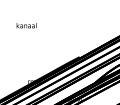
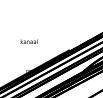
text: (25, 25) -> (28, 41), moved

